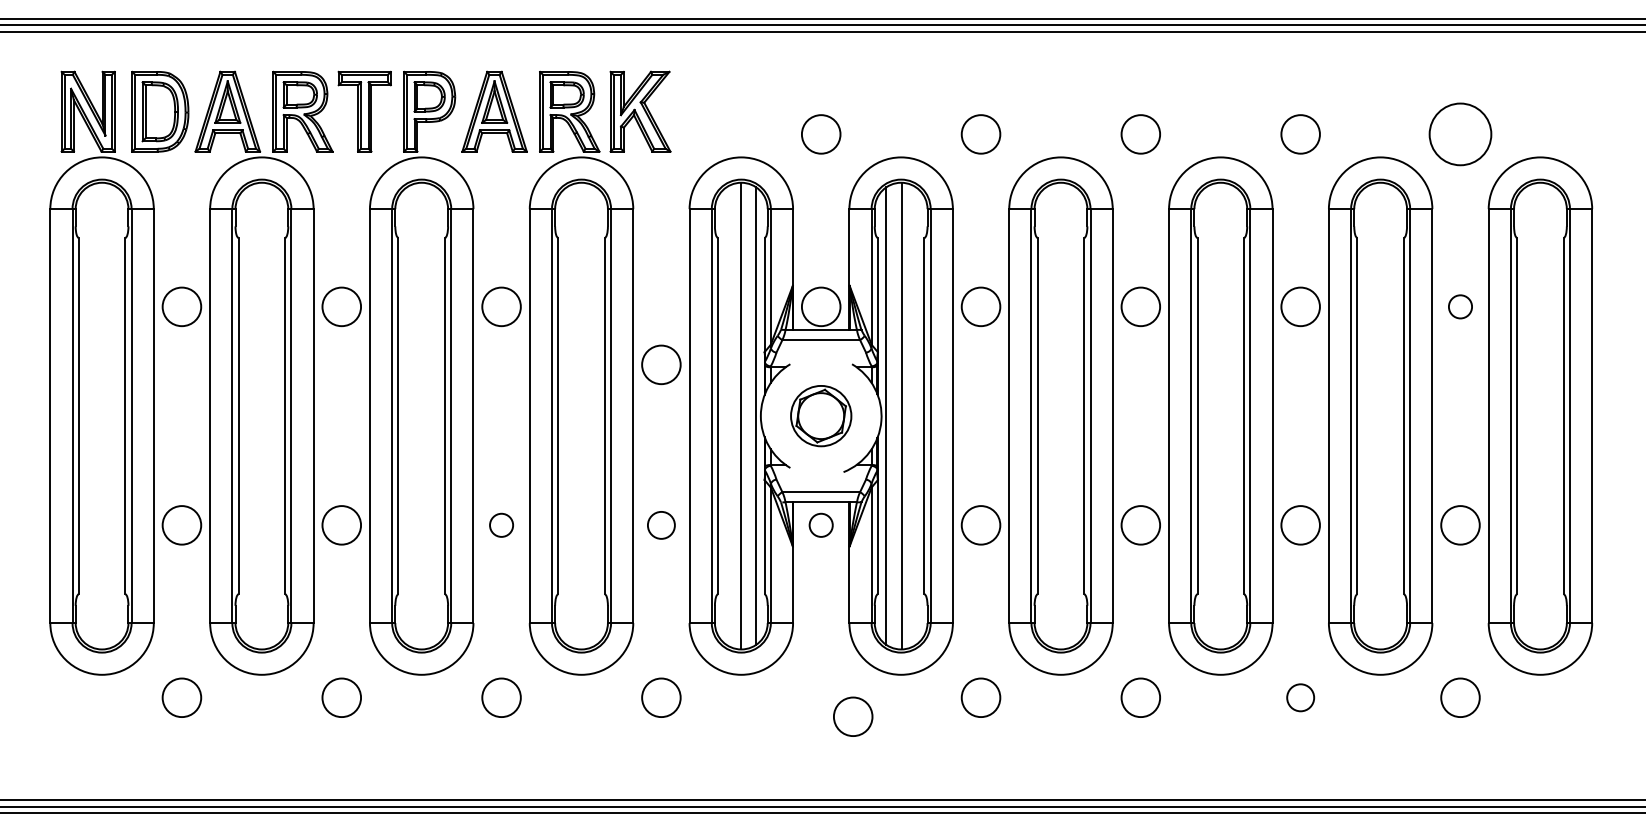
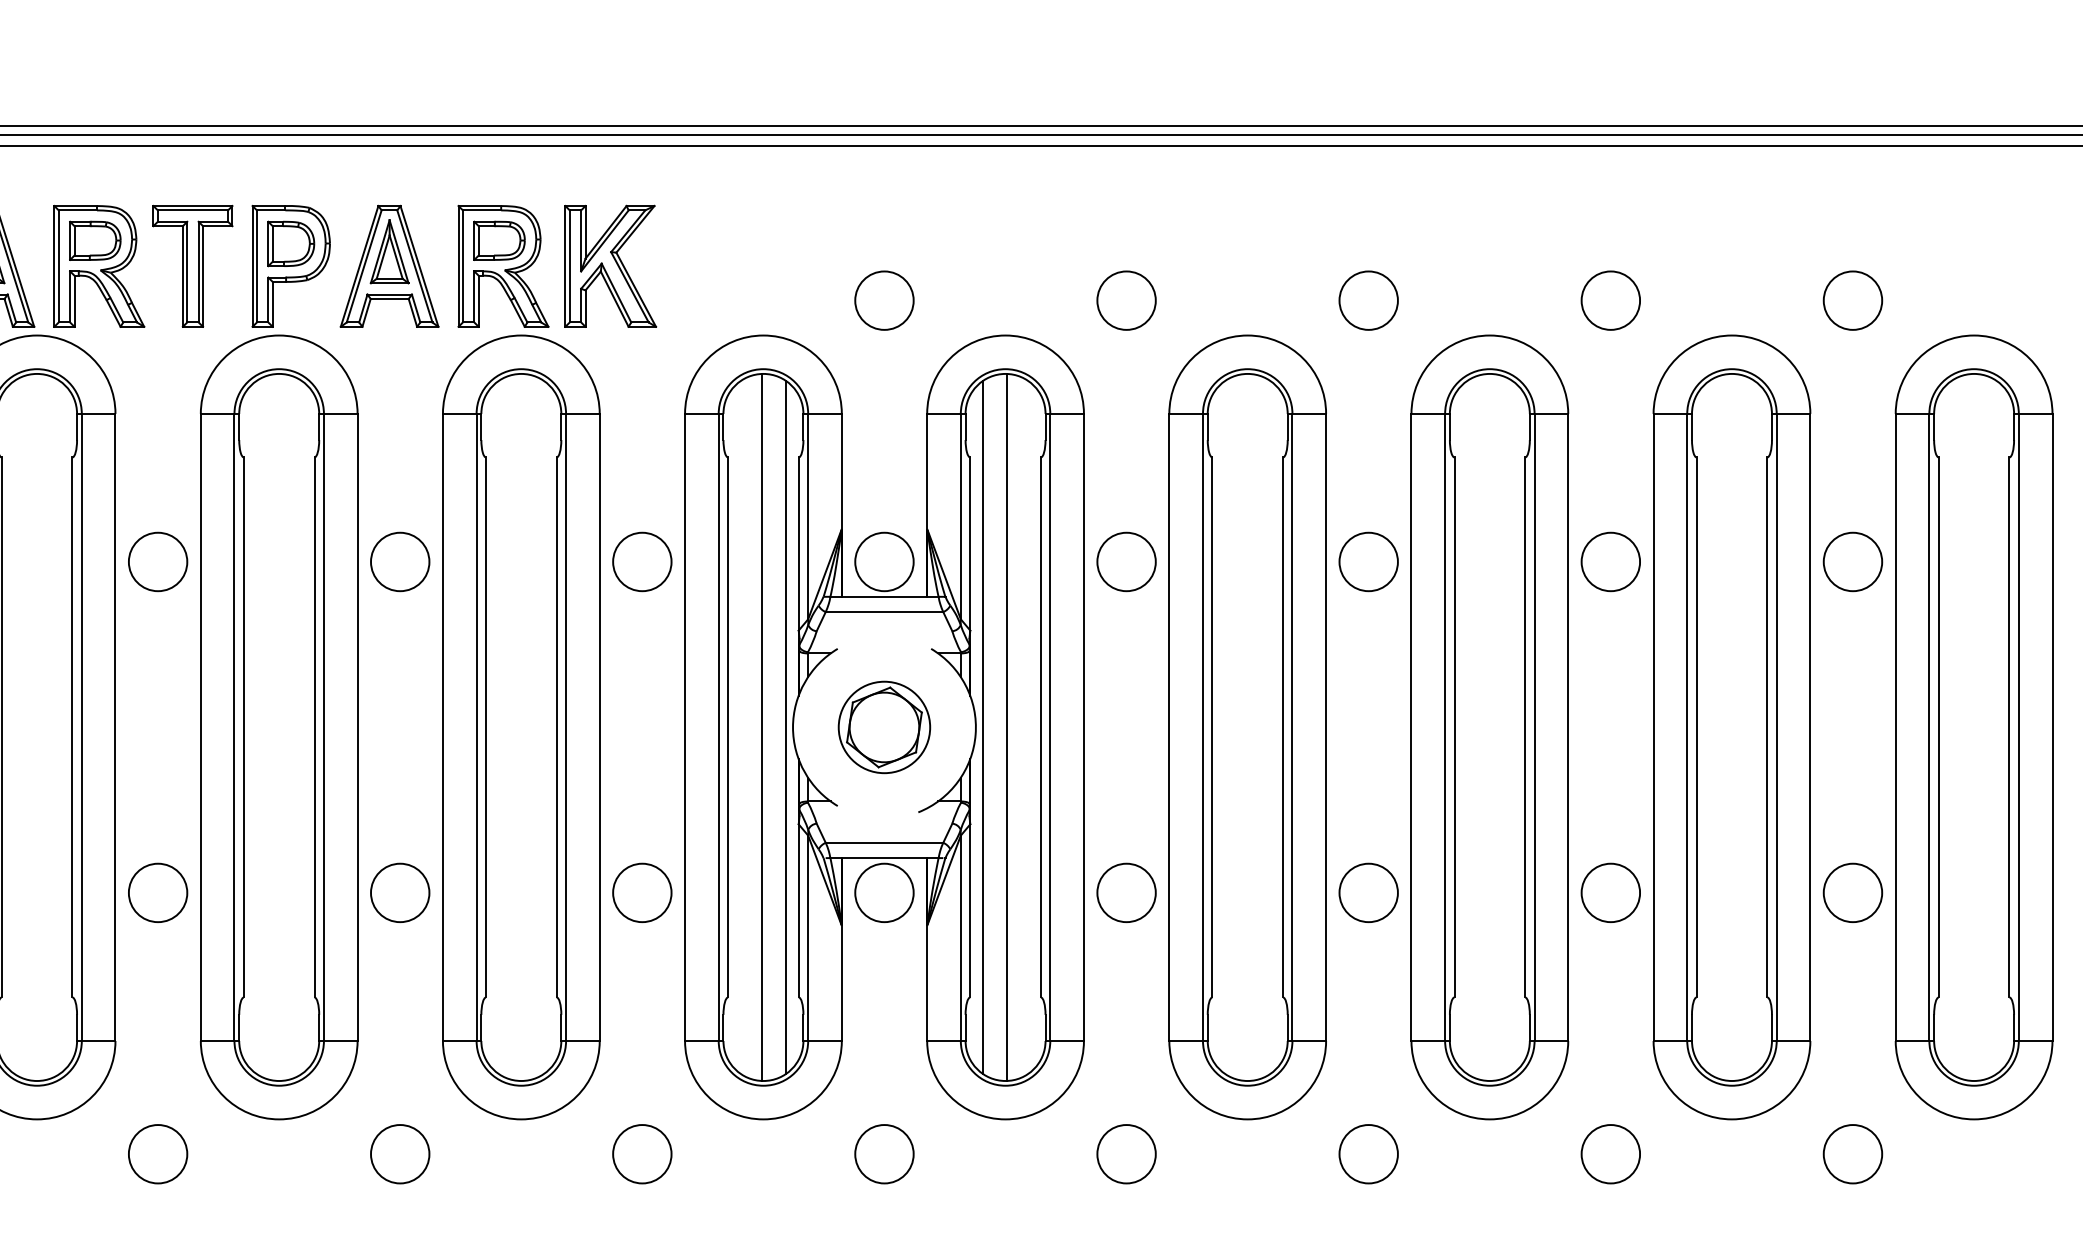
circle: (1460, 134) -> (1852, 300), size x0.62
circle: (1460, 306) -> (1852, 561), size x1.67
circle: (661, 364) -> (642, 561), moved
circle: (501, 525) -> (400, 893), size x1.67
circle: (661, 525) -> (642, 893), size x1.43
circle: (820, 525) -> (883, 893), size x1.67
circle: (1300, 697) -> (1610, 1153), size x1.43
circle: (853, 716) -> (884, 1153), moved

